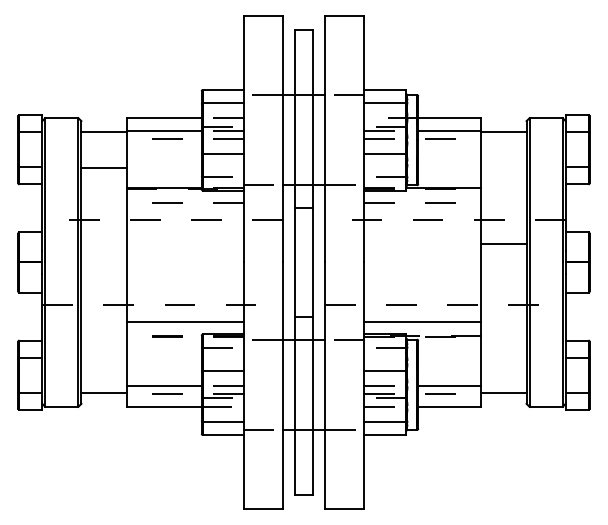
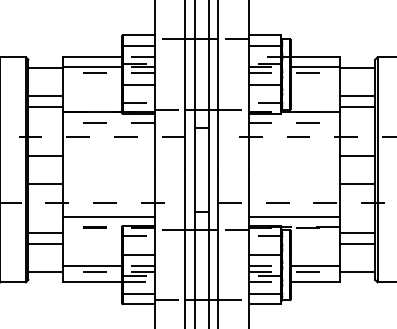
line: (503, 167) -> (357, 95), added
line: (103, 181) -> (45, 106), added
line: (503, 181) -> (357, 106), added
line: (103, 244) -> (45, 155), added
line: (103, 280) -> (45, 183), added
line: (503, 280) -> (357, 183), added
line: (103, 343) -> (45, 232), added
line: (503, 343) -> (357, 232), added
line: (103, 357) -> (45, 243), added
line: (503, 357) -> (357, 243), added

